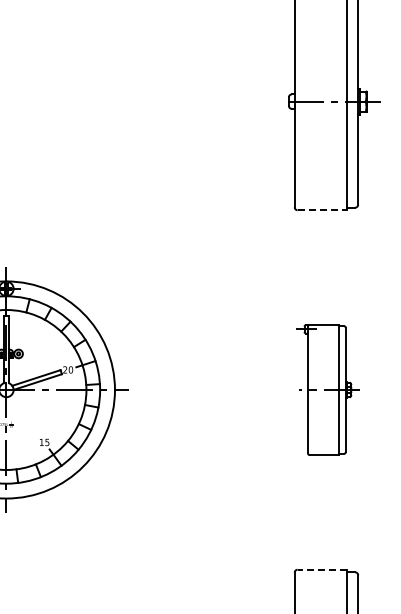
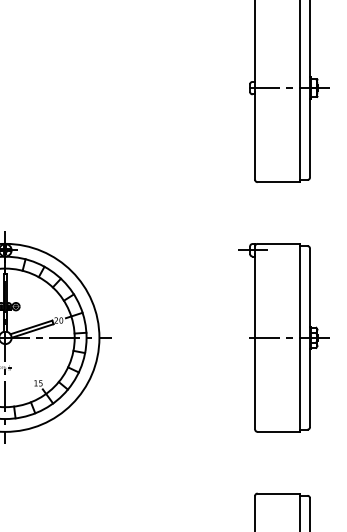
line: (322, 210) -> (279, 182), dashed -> solid
part: (327, 389) -> (283, 337), size x1.67
line: (322, 569) -> (279, 493), dashed -> solid

